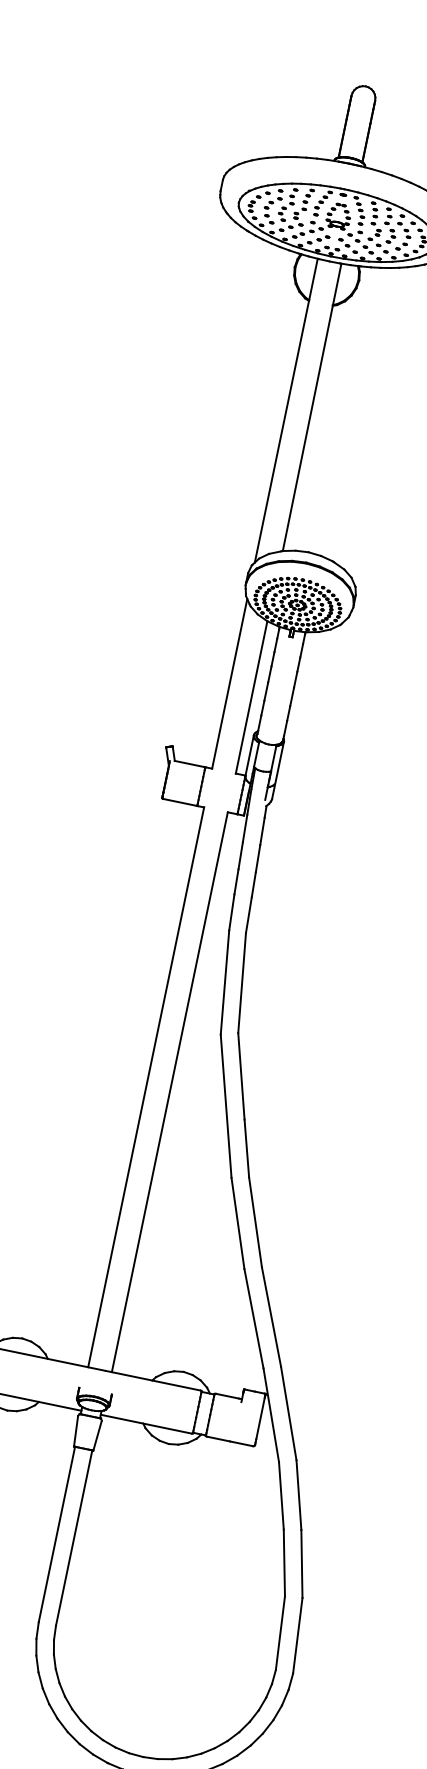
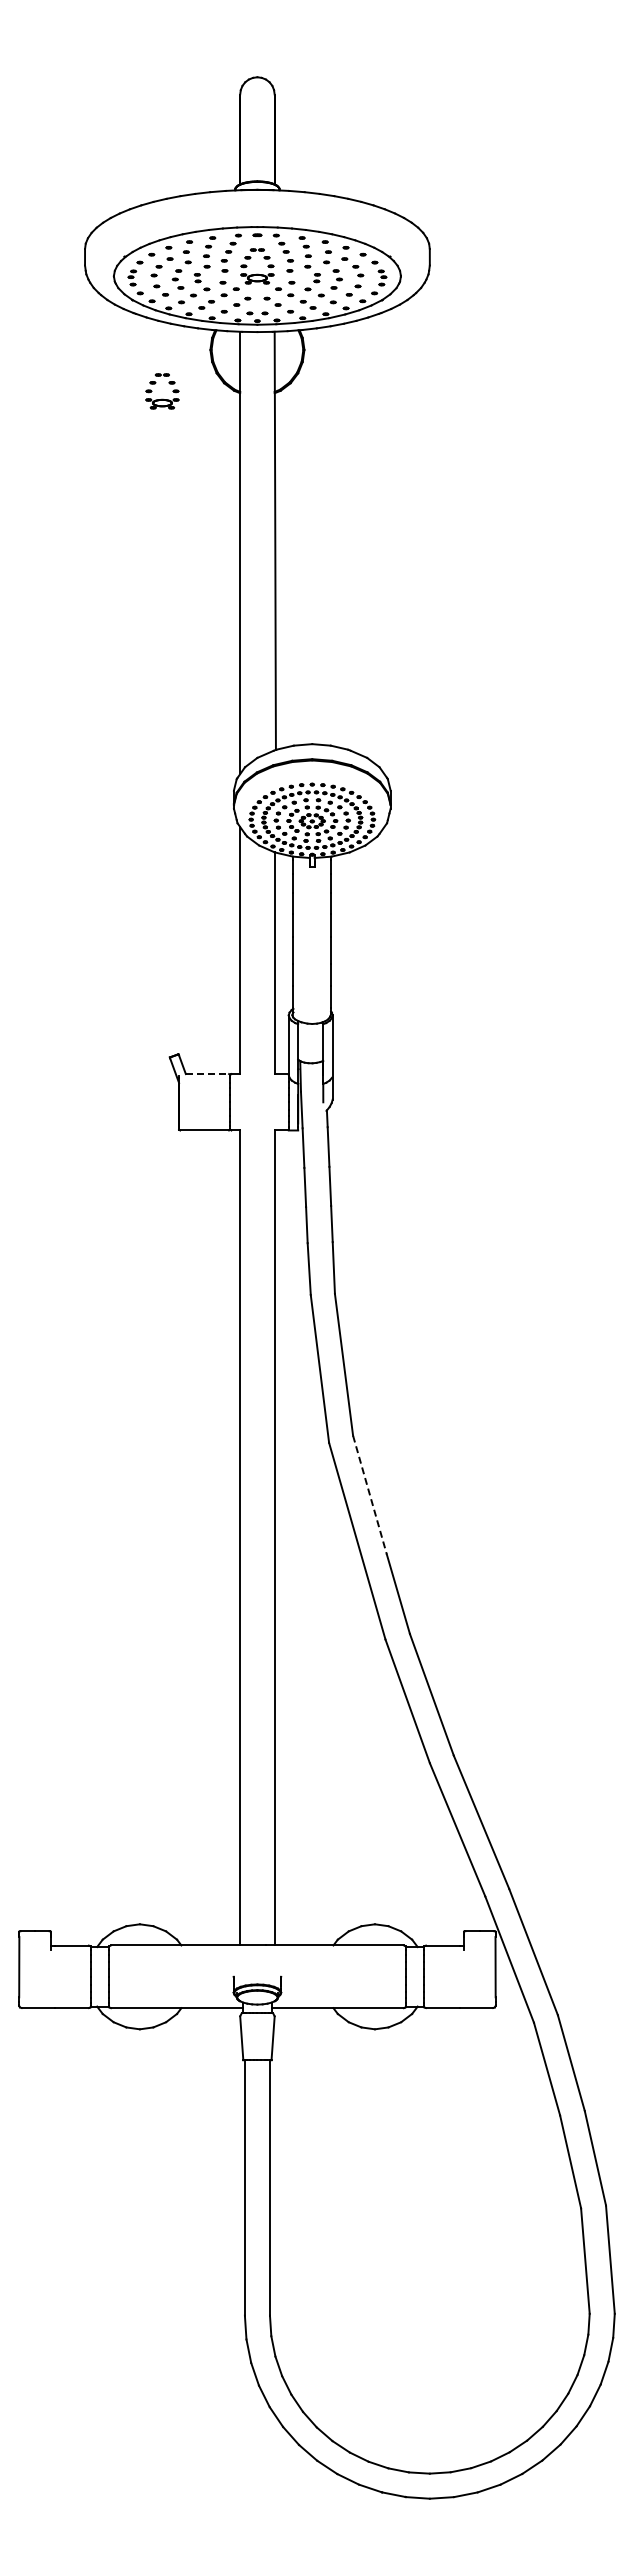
part: (254, 293) -> (162, 398), added
line: (189, 764) -> (207, 1074), solid -> dashed
line: (241, 1076) -> (369, 1495), solid -> dashed

